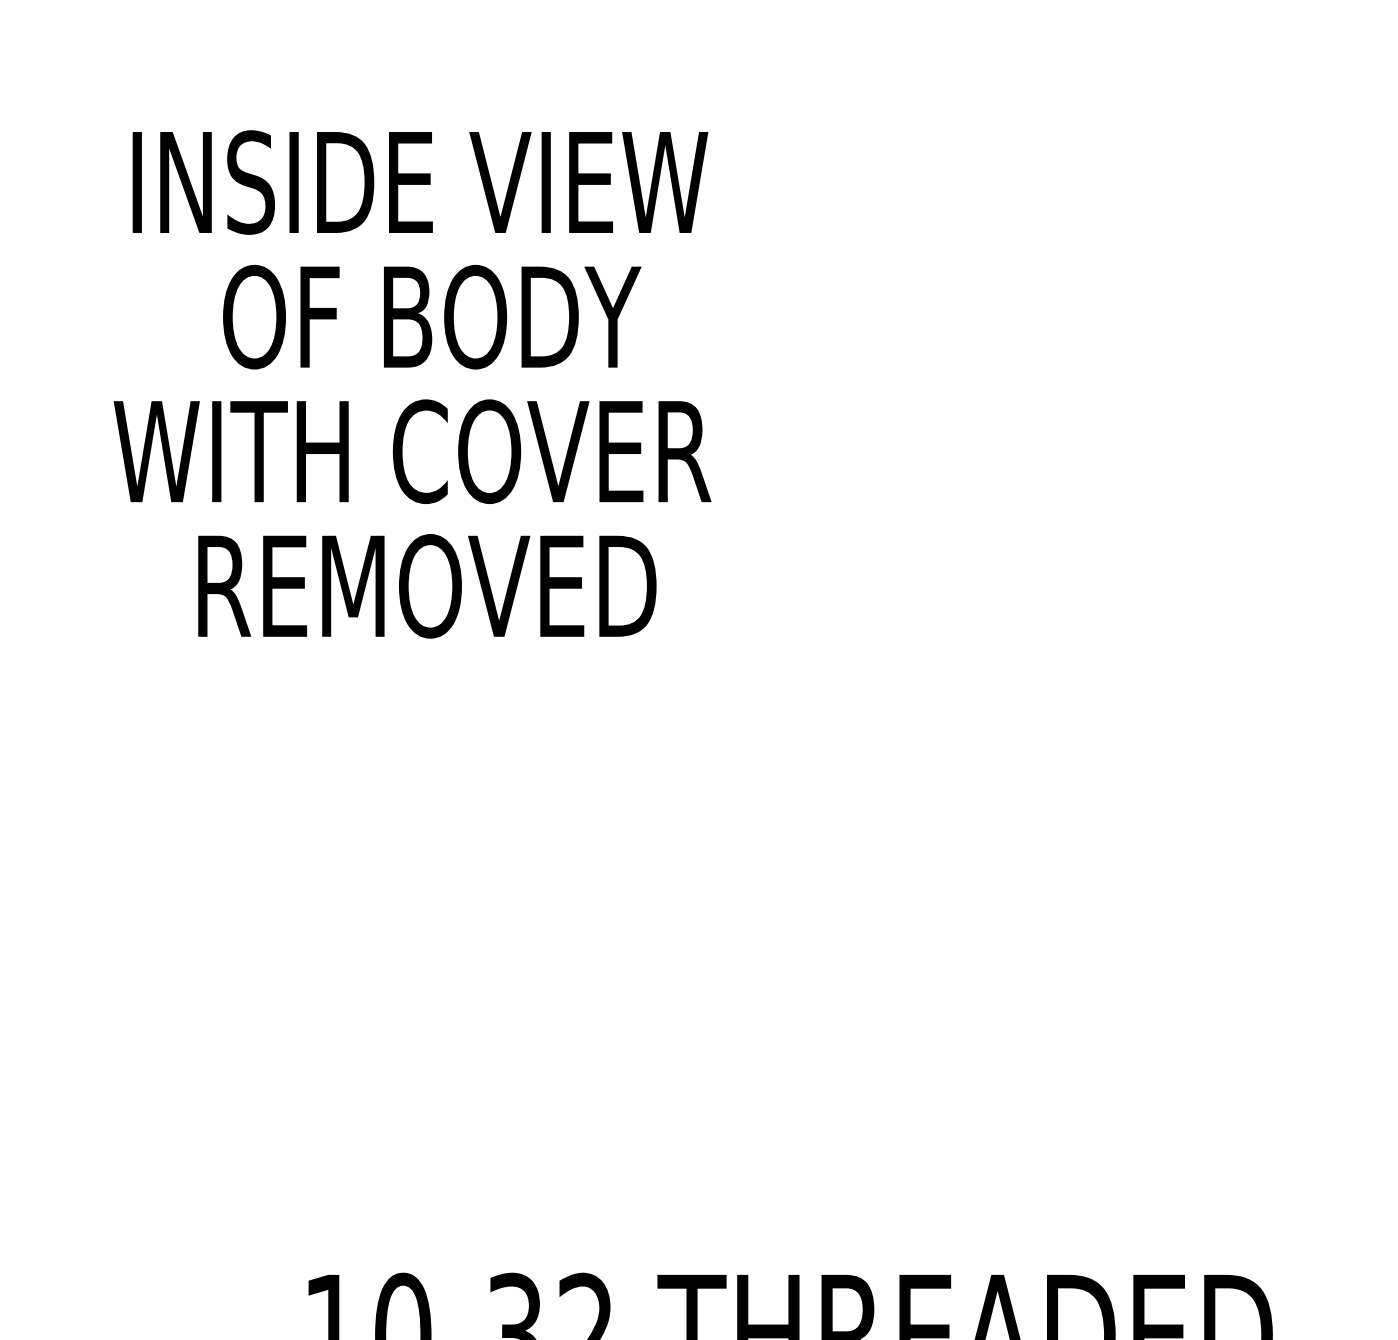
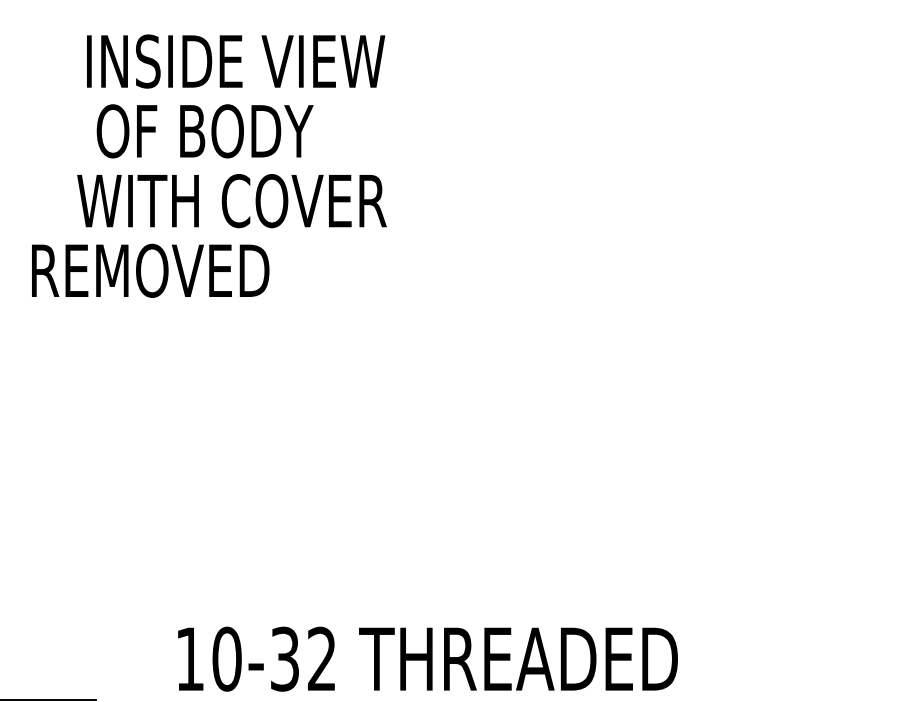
text: (430, 317) -> (204, 131), moved
text: (426, 585) -> (150, 270), moved

